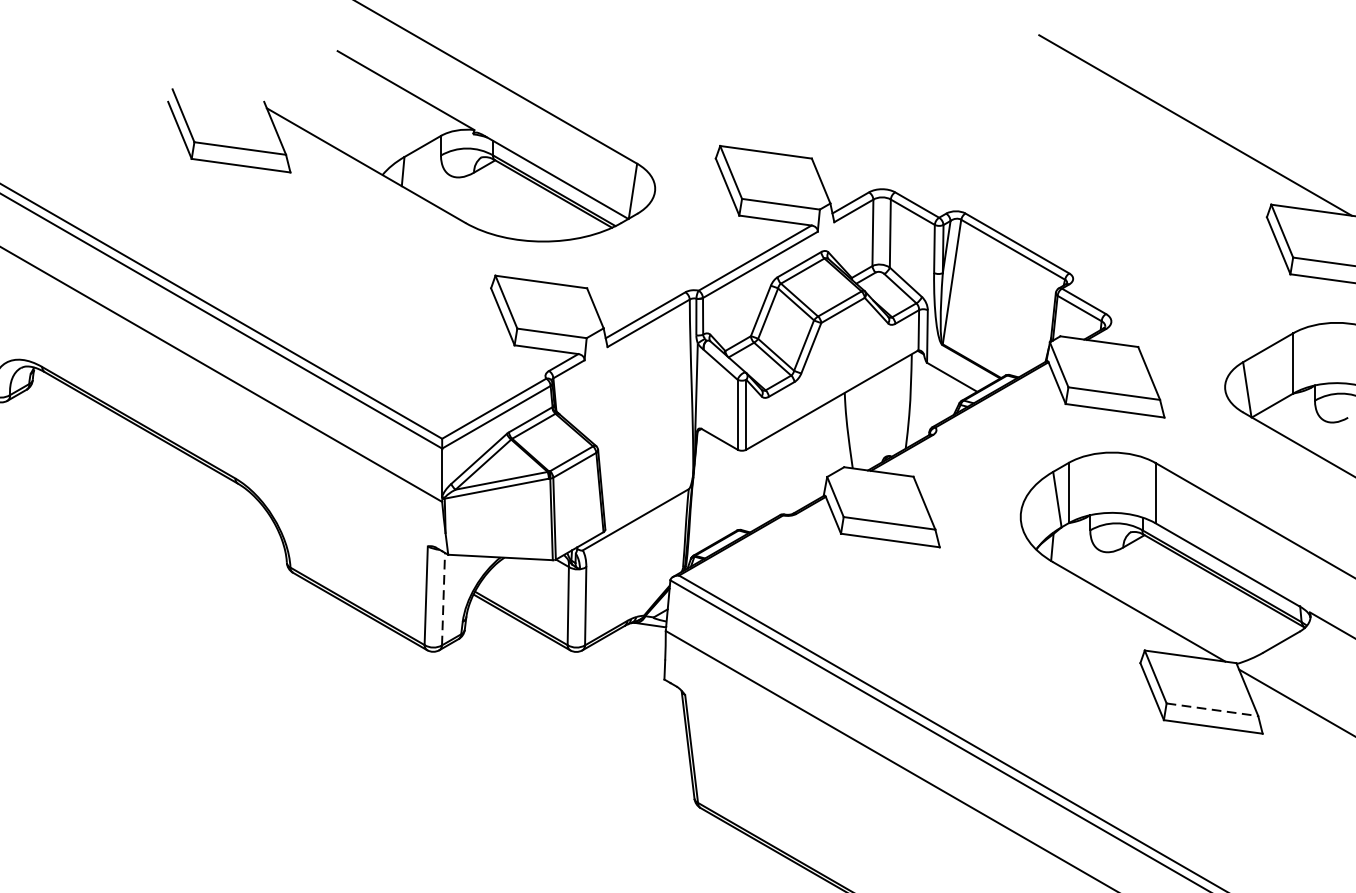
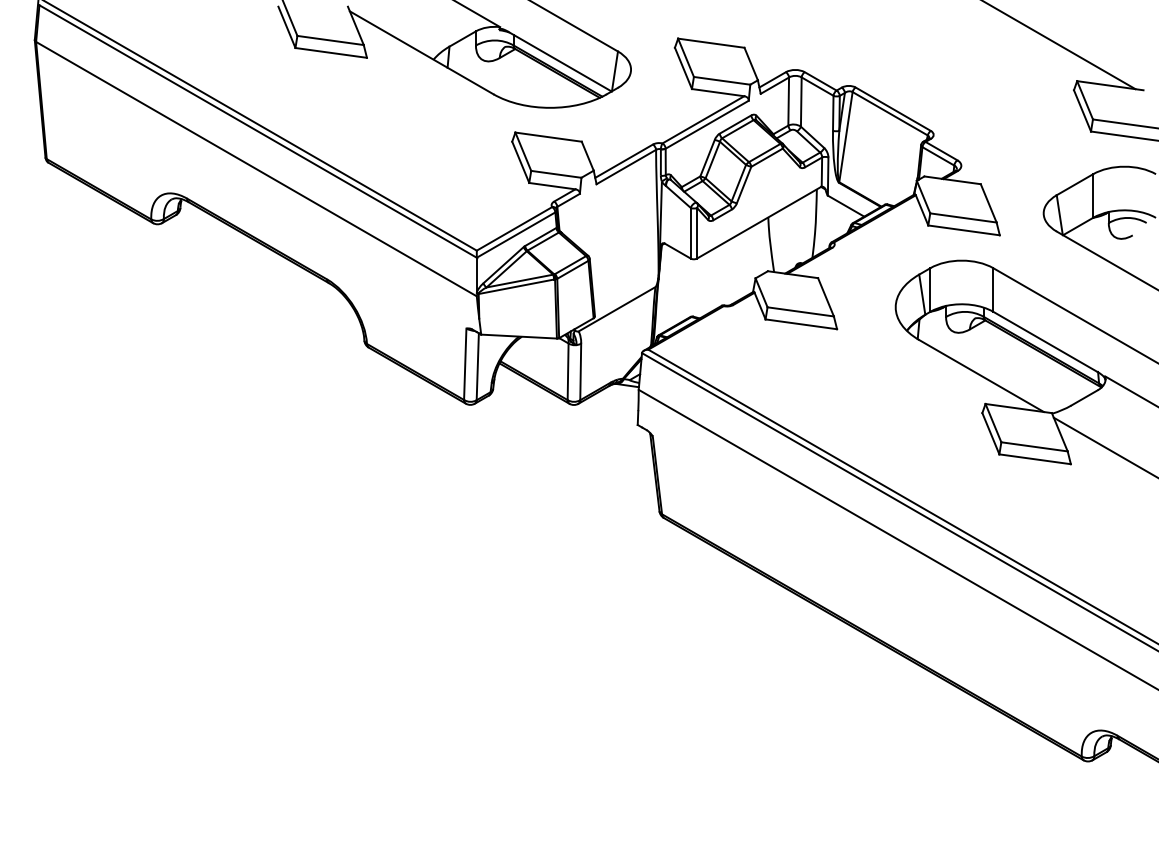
line: (443, 598) -> (477, 366), dashed -> solid
line: (1213, 709) -> (1035, 446), dashed -> solid

